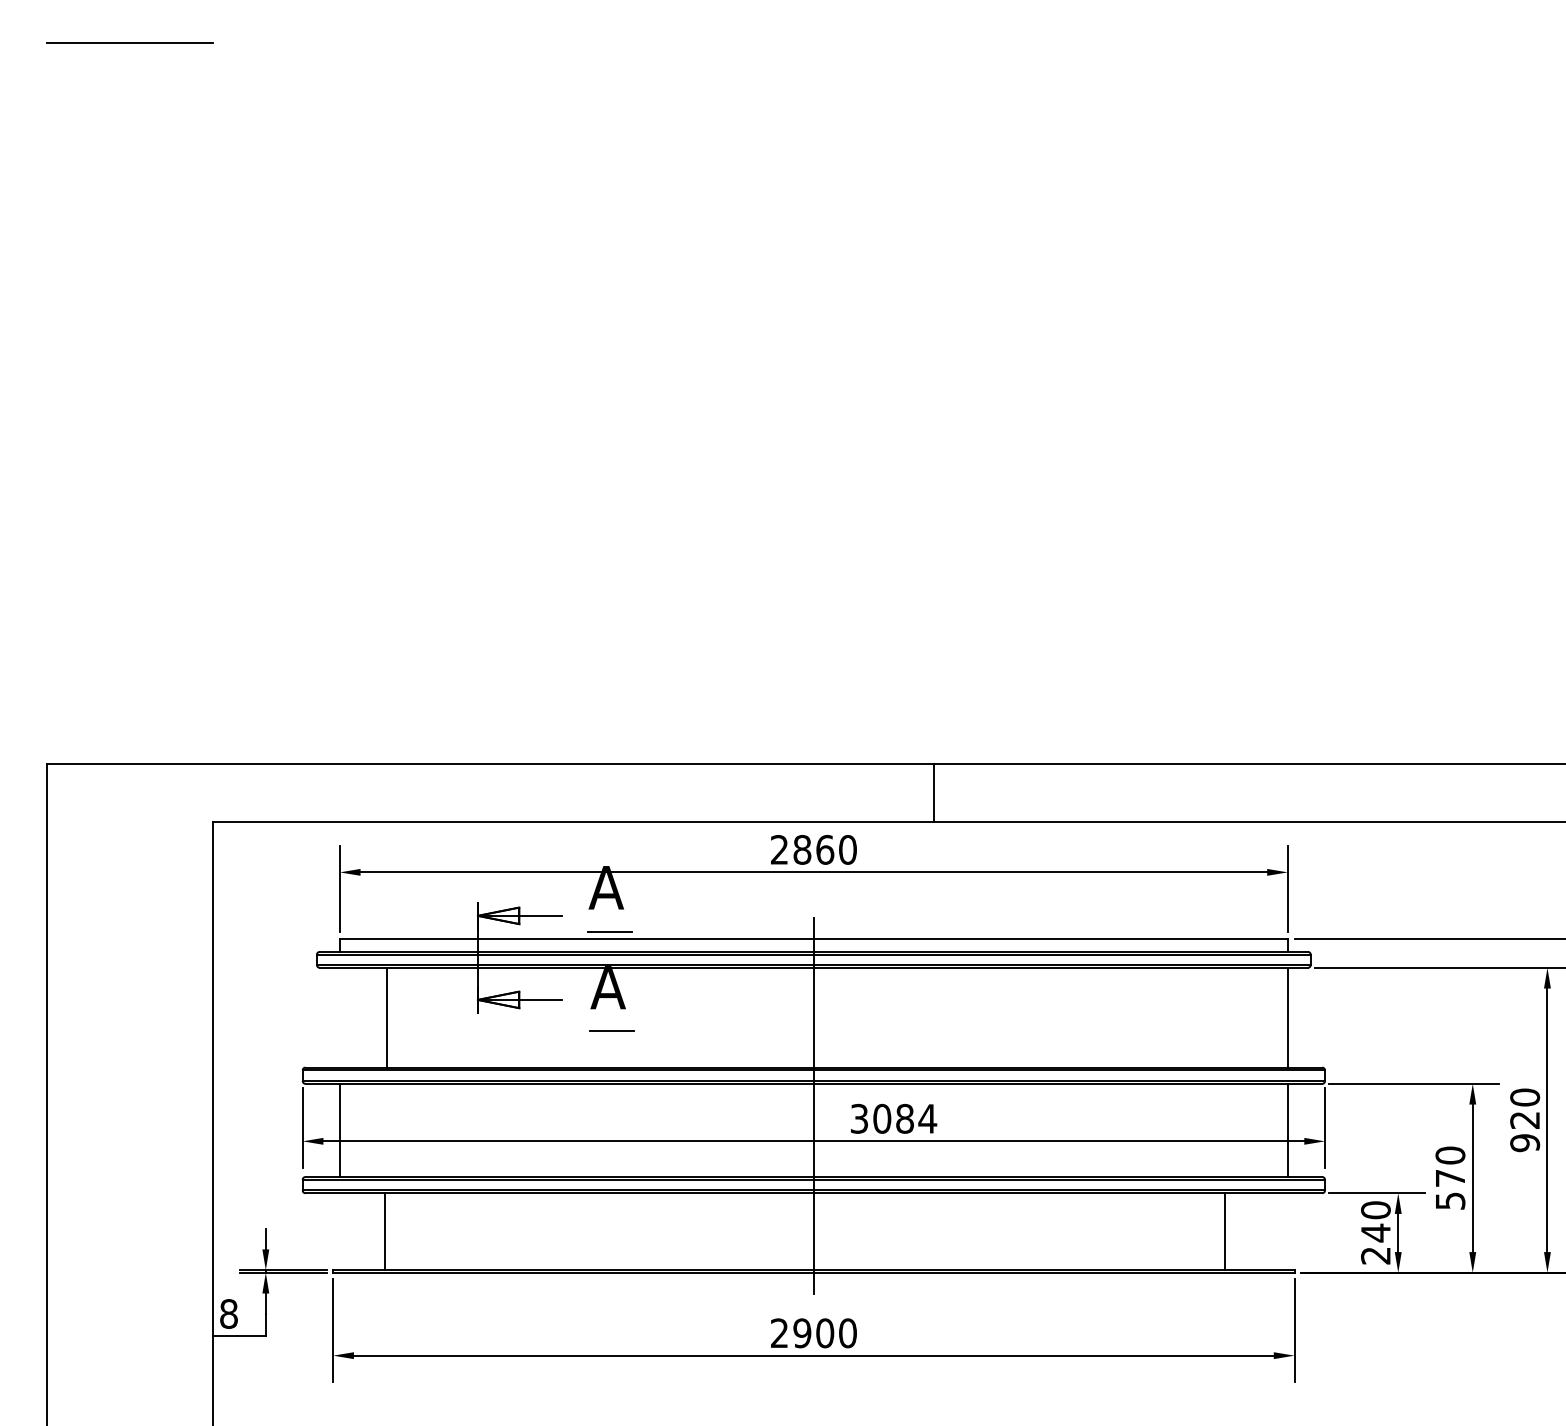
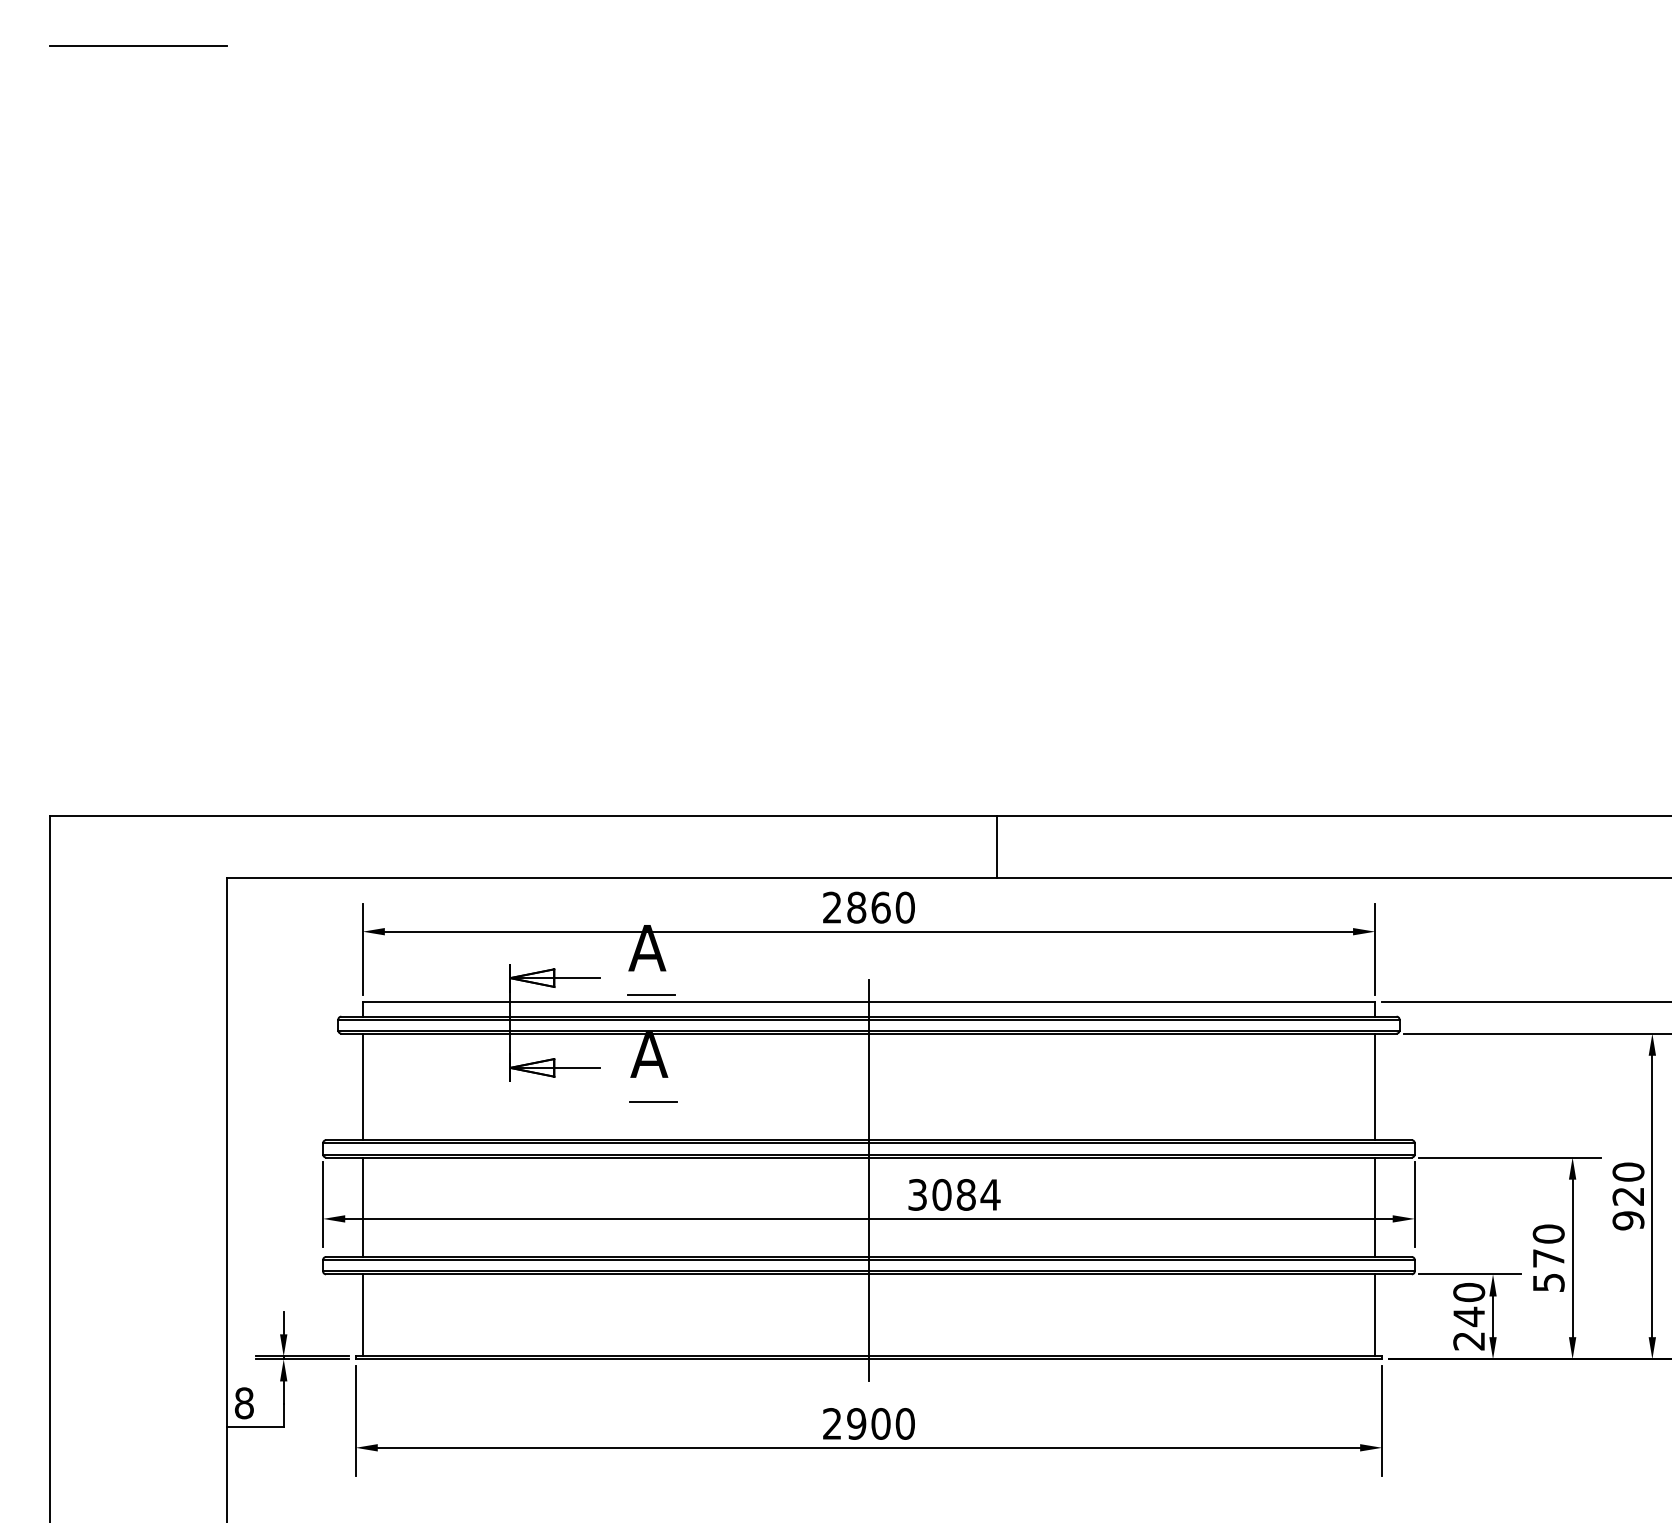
line: (386, 1017) -> (362, 1086), moved
line: (384, 1231) -> (362, 1315), moved
line: (1224, 1231) -> (1374, 1315), moved

